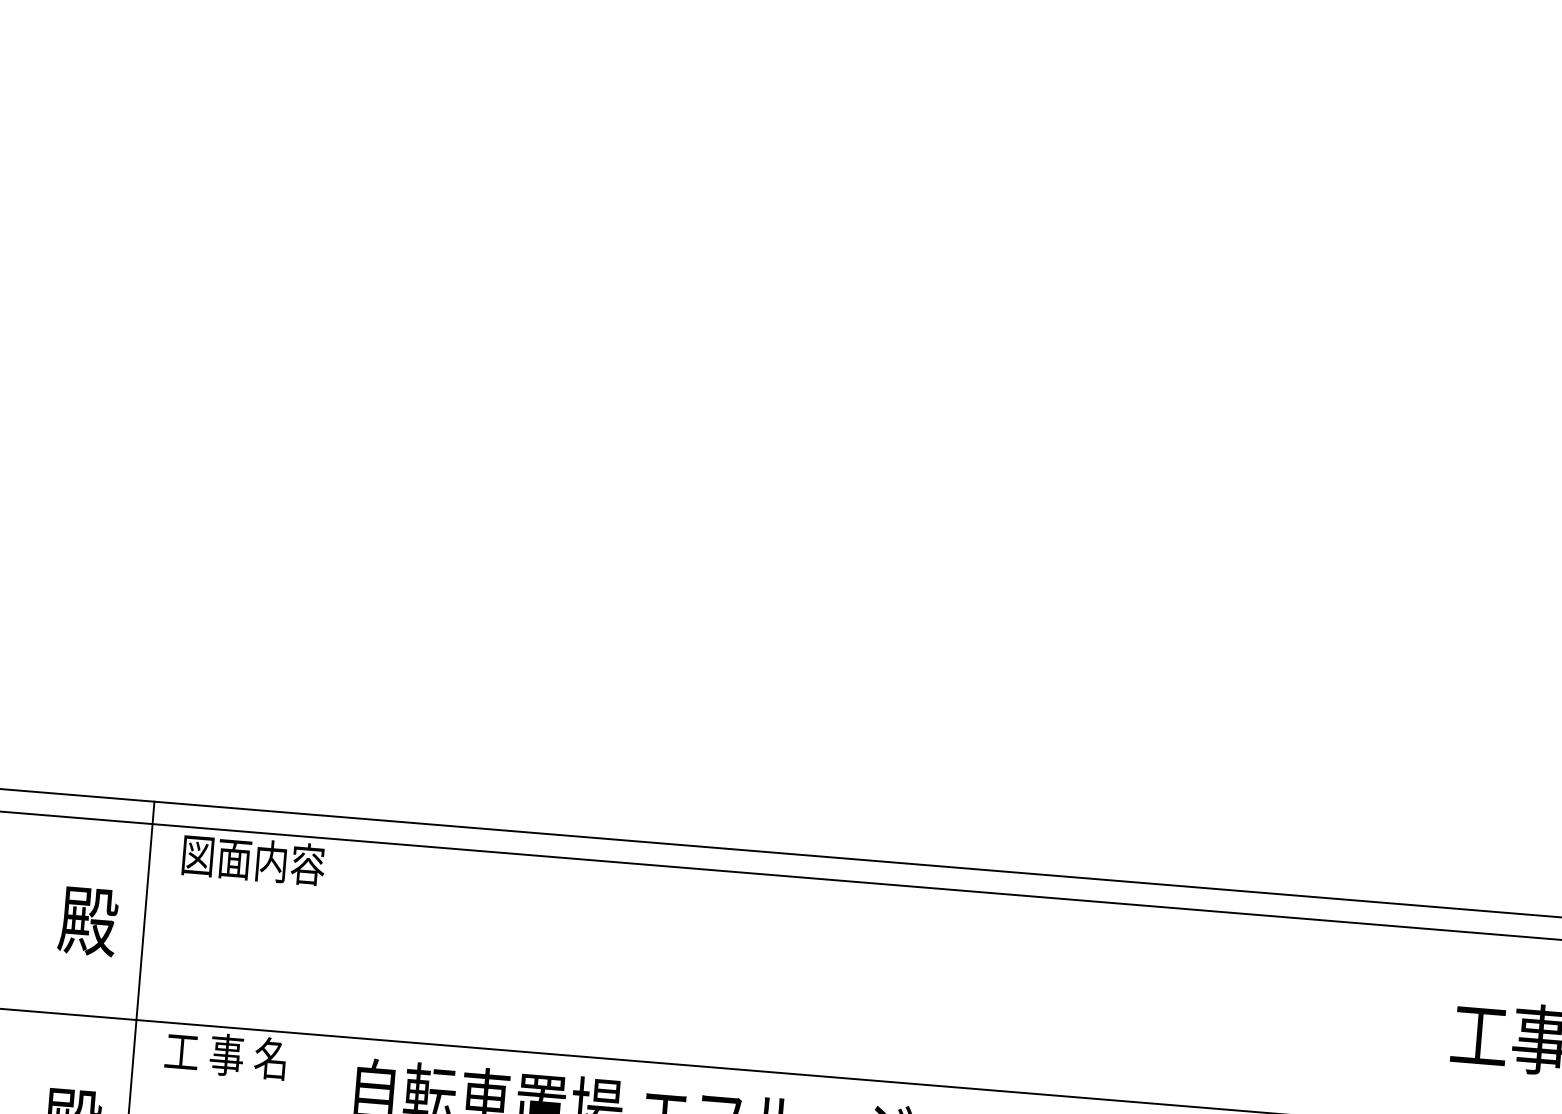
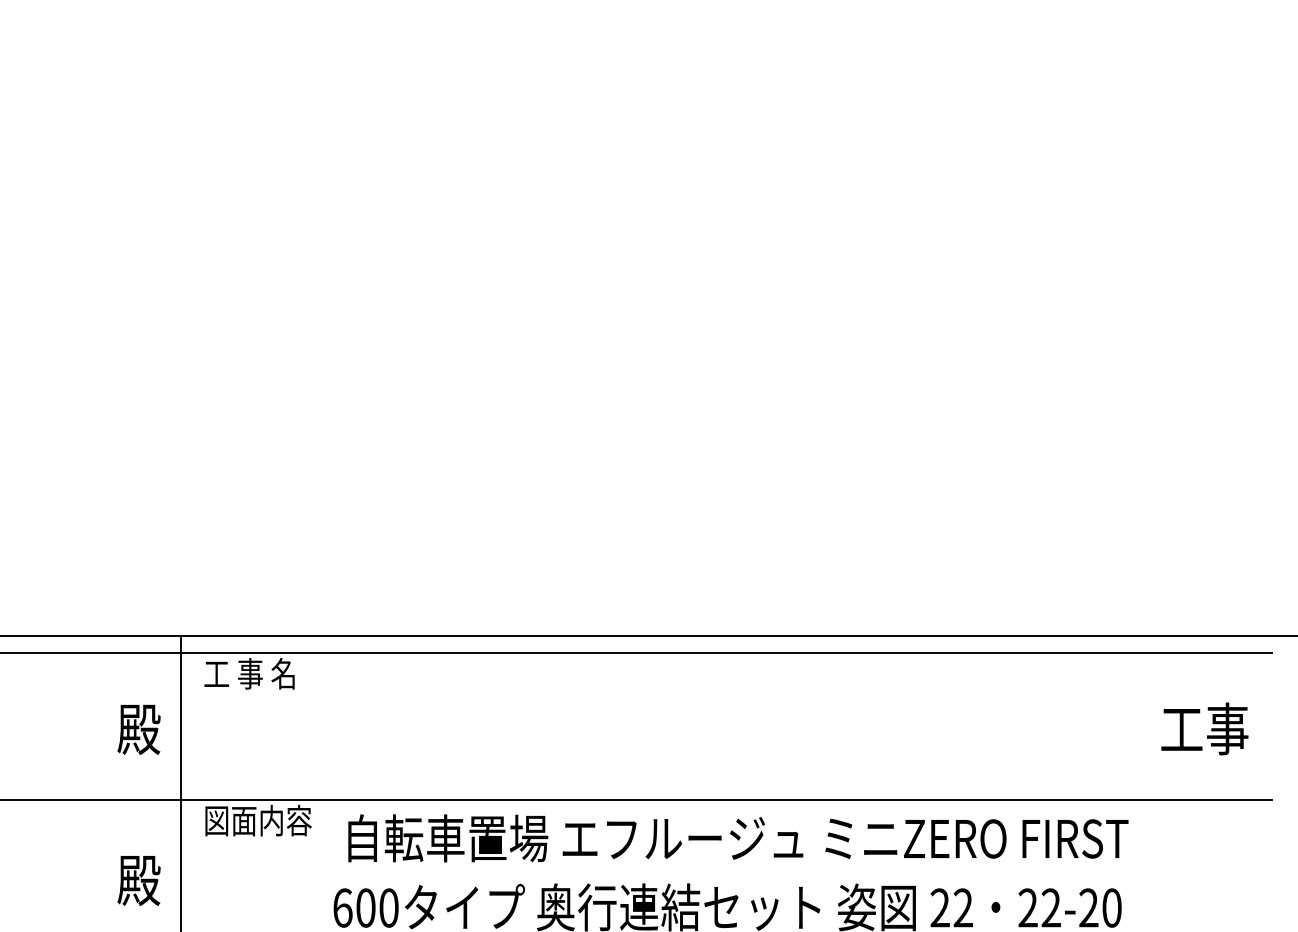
text: (252, 859) -> (257, 673), 図面内容 -> 工 事 名
text: (236, 1055) -> (257, 820), 工 事 名 -> 図面内容

